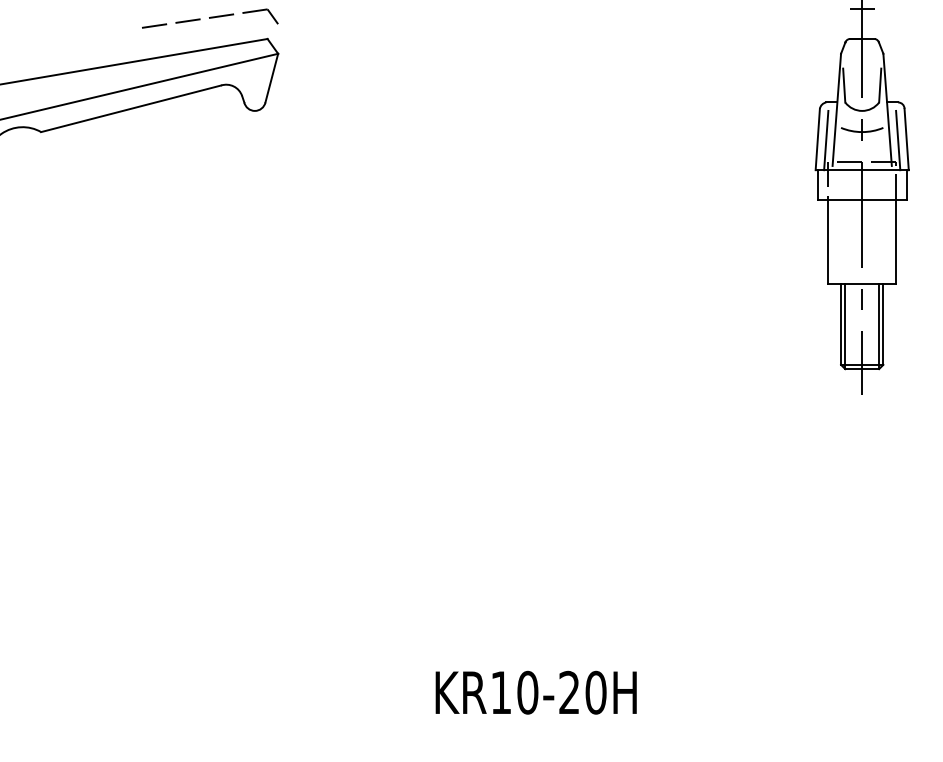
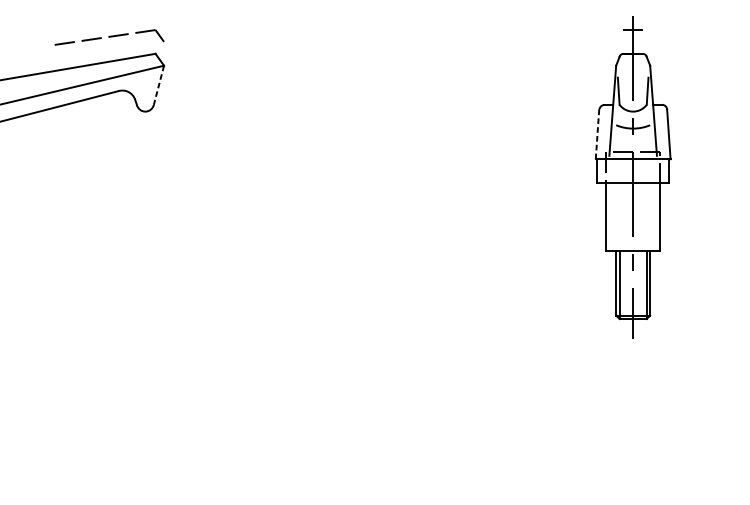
line: (271, 78) -> (158, 85), solid -> dashed
line: (817, 139) -> (597, 134), solid -> dashed
line: (826, 140) -> (604, 135), removed
line: (898, 140) -> (662, 135), removed

